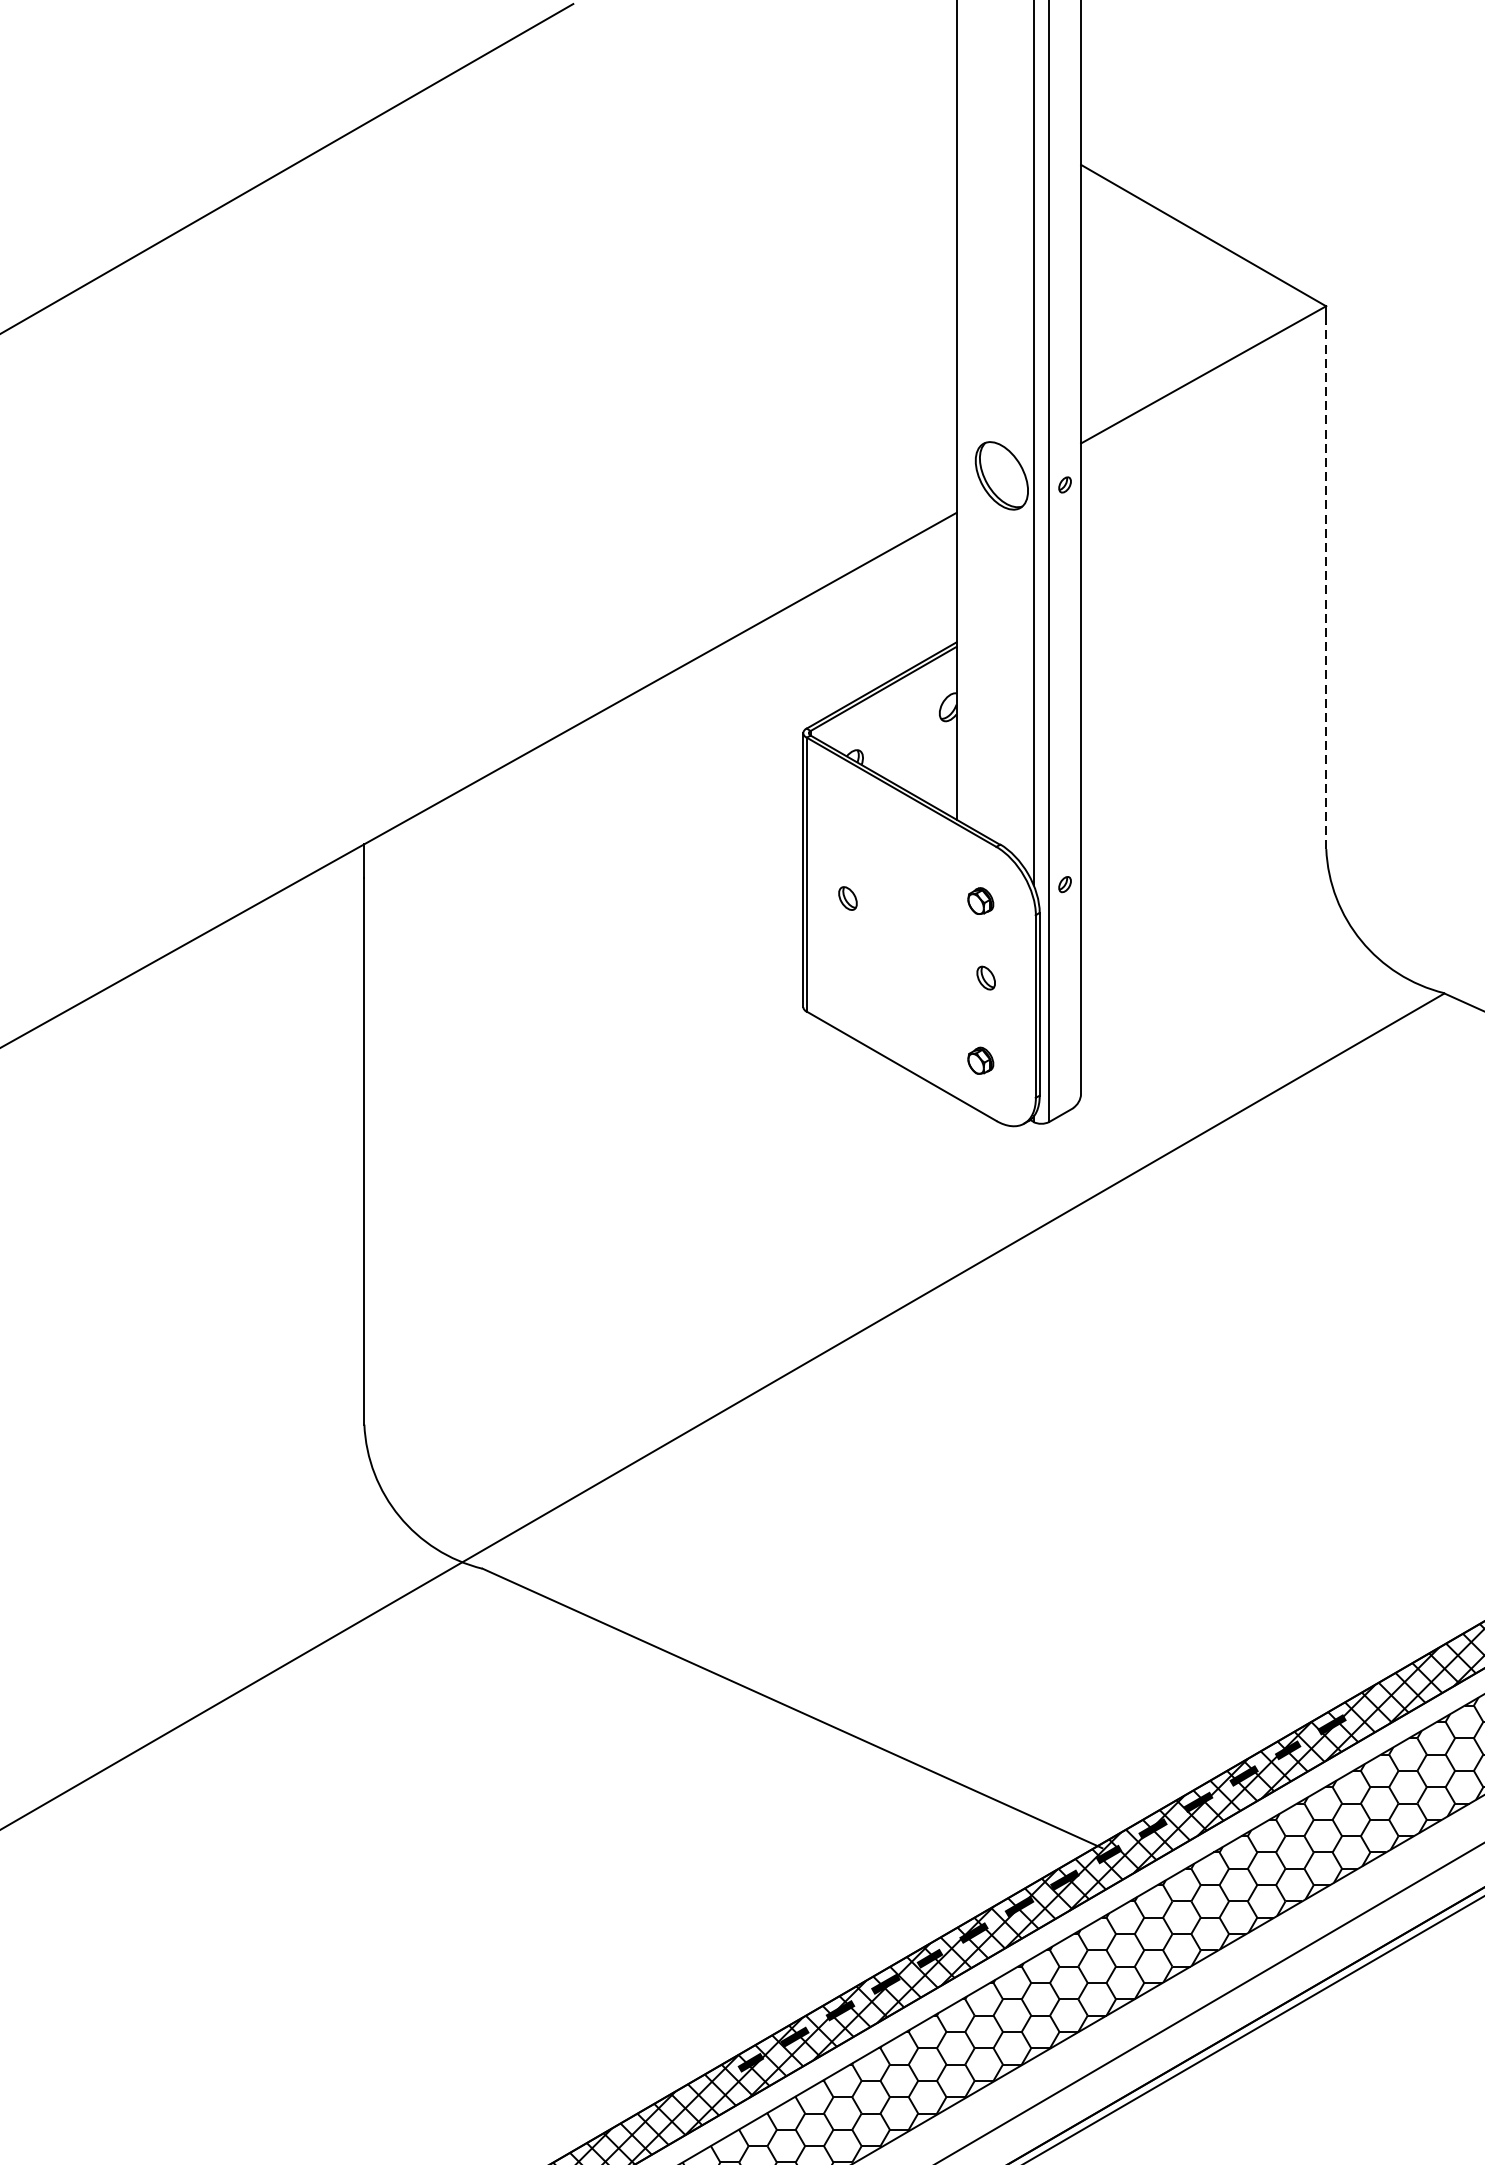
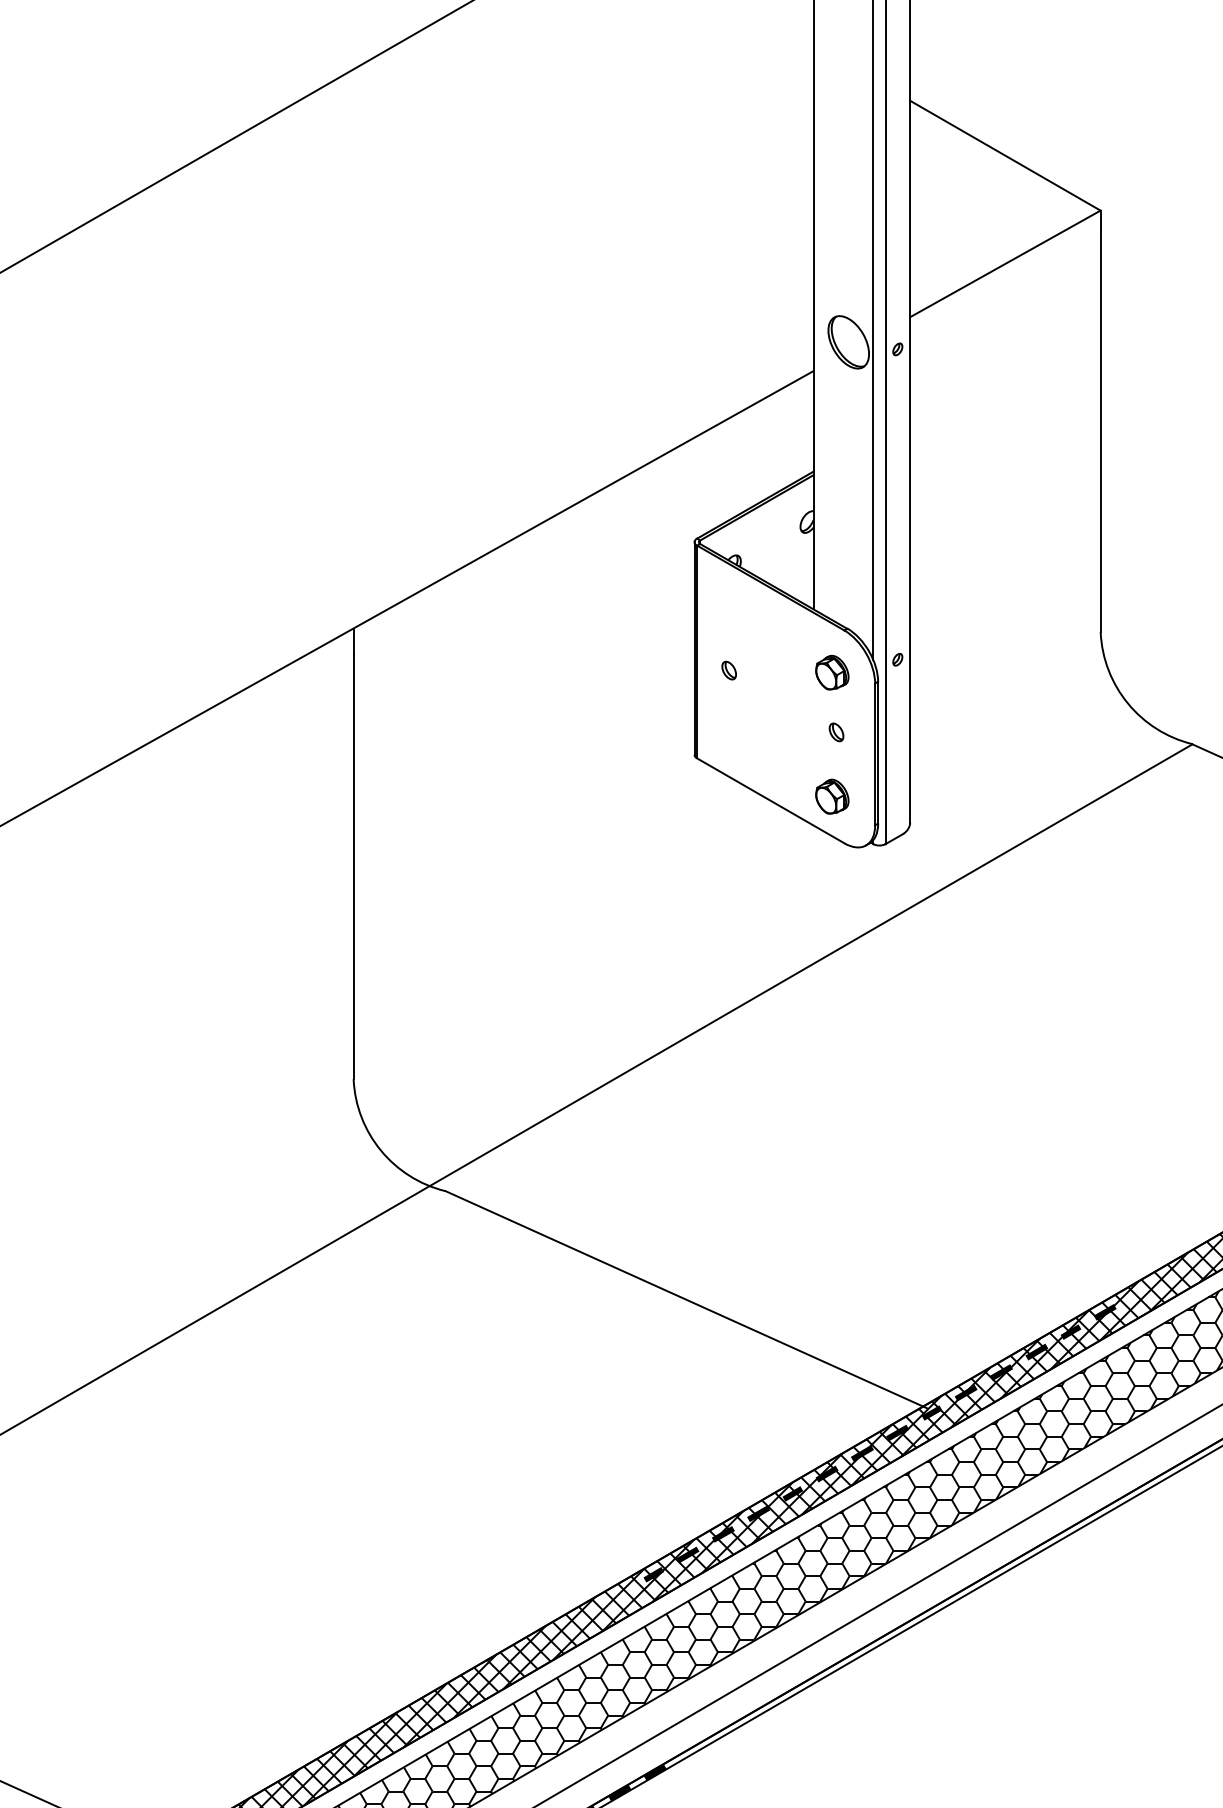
line: (1326, 585) -> (1100, 427), dashed -> solid
part: (980, 900) -> (832, 672), size x1.67
part: (980, 1060) -> (832, 796), size x1.67

